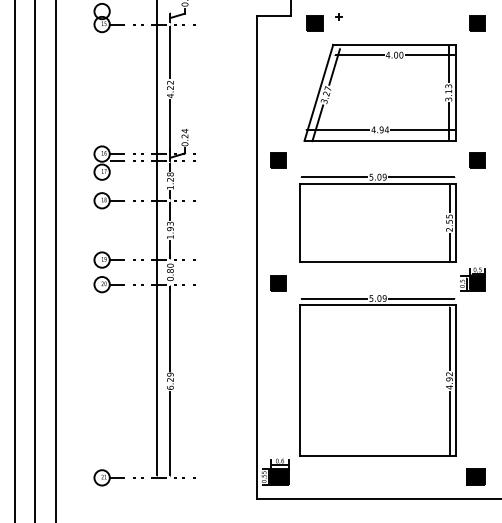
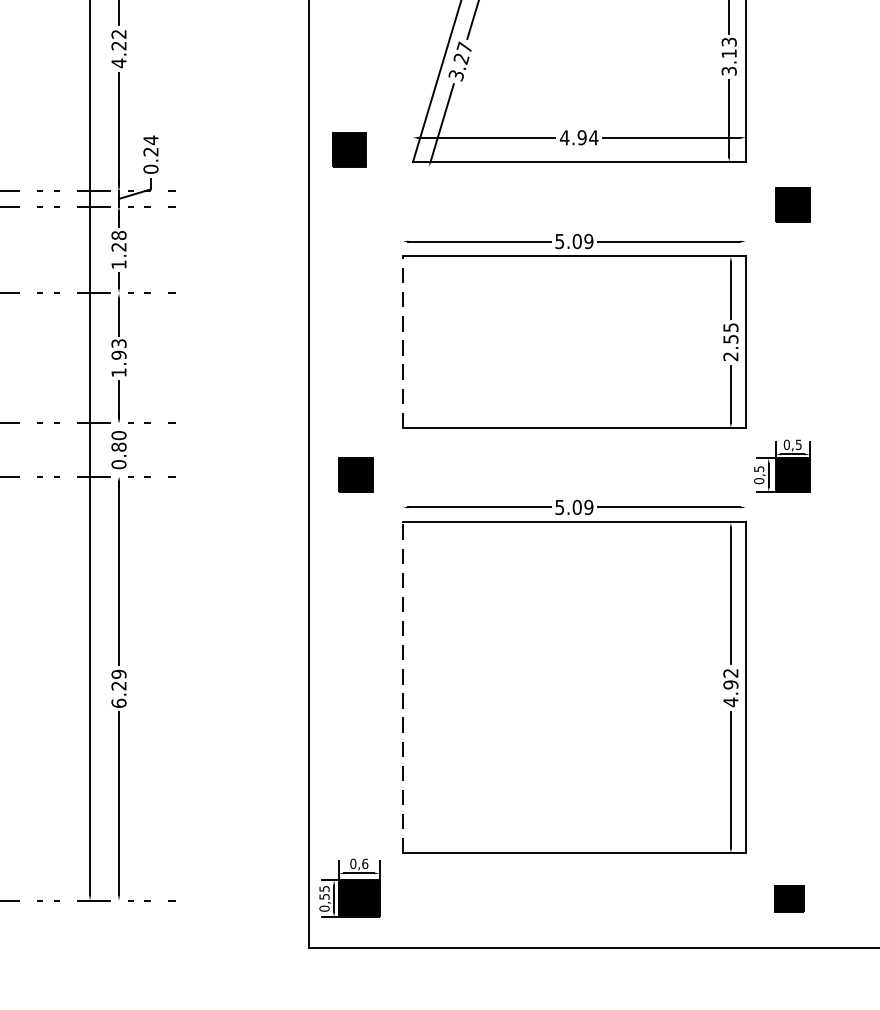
part: (278, 160) -> (349, 150), moved
line: (299, 222) -> (402, 340), solid -> dashed
line: (299, 380) -> (402, 687), solid -> dashed
part: (475, 476) -> (787, 897), size x0.7

